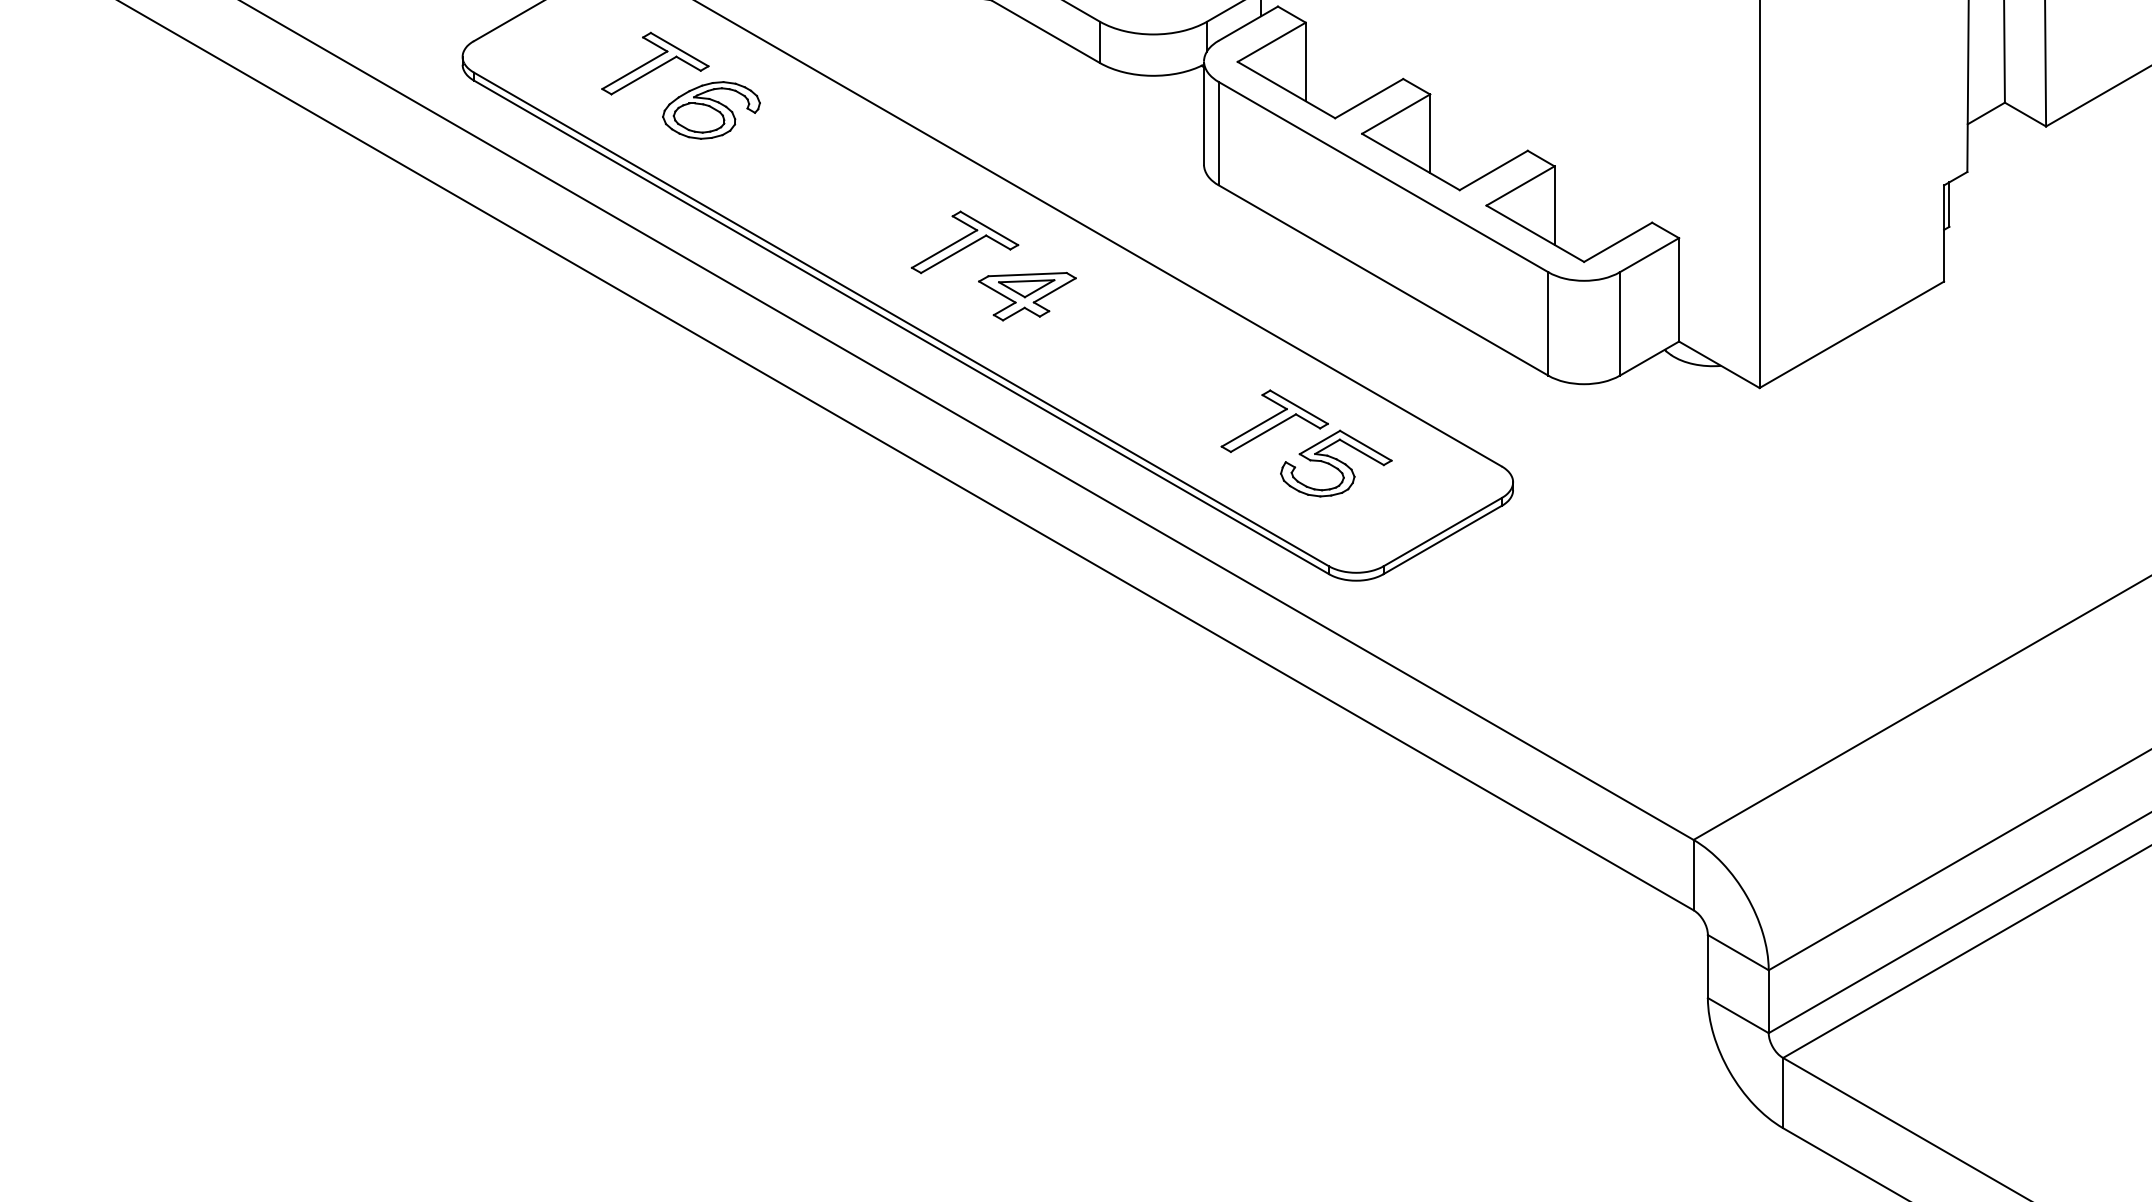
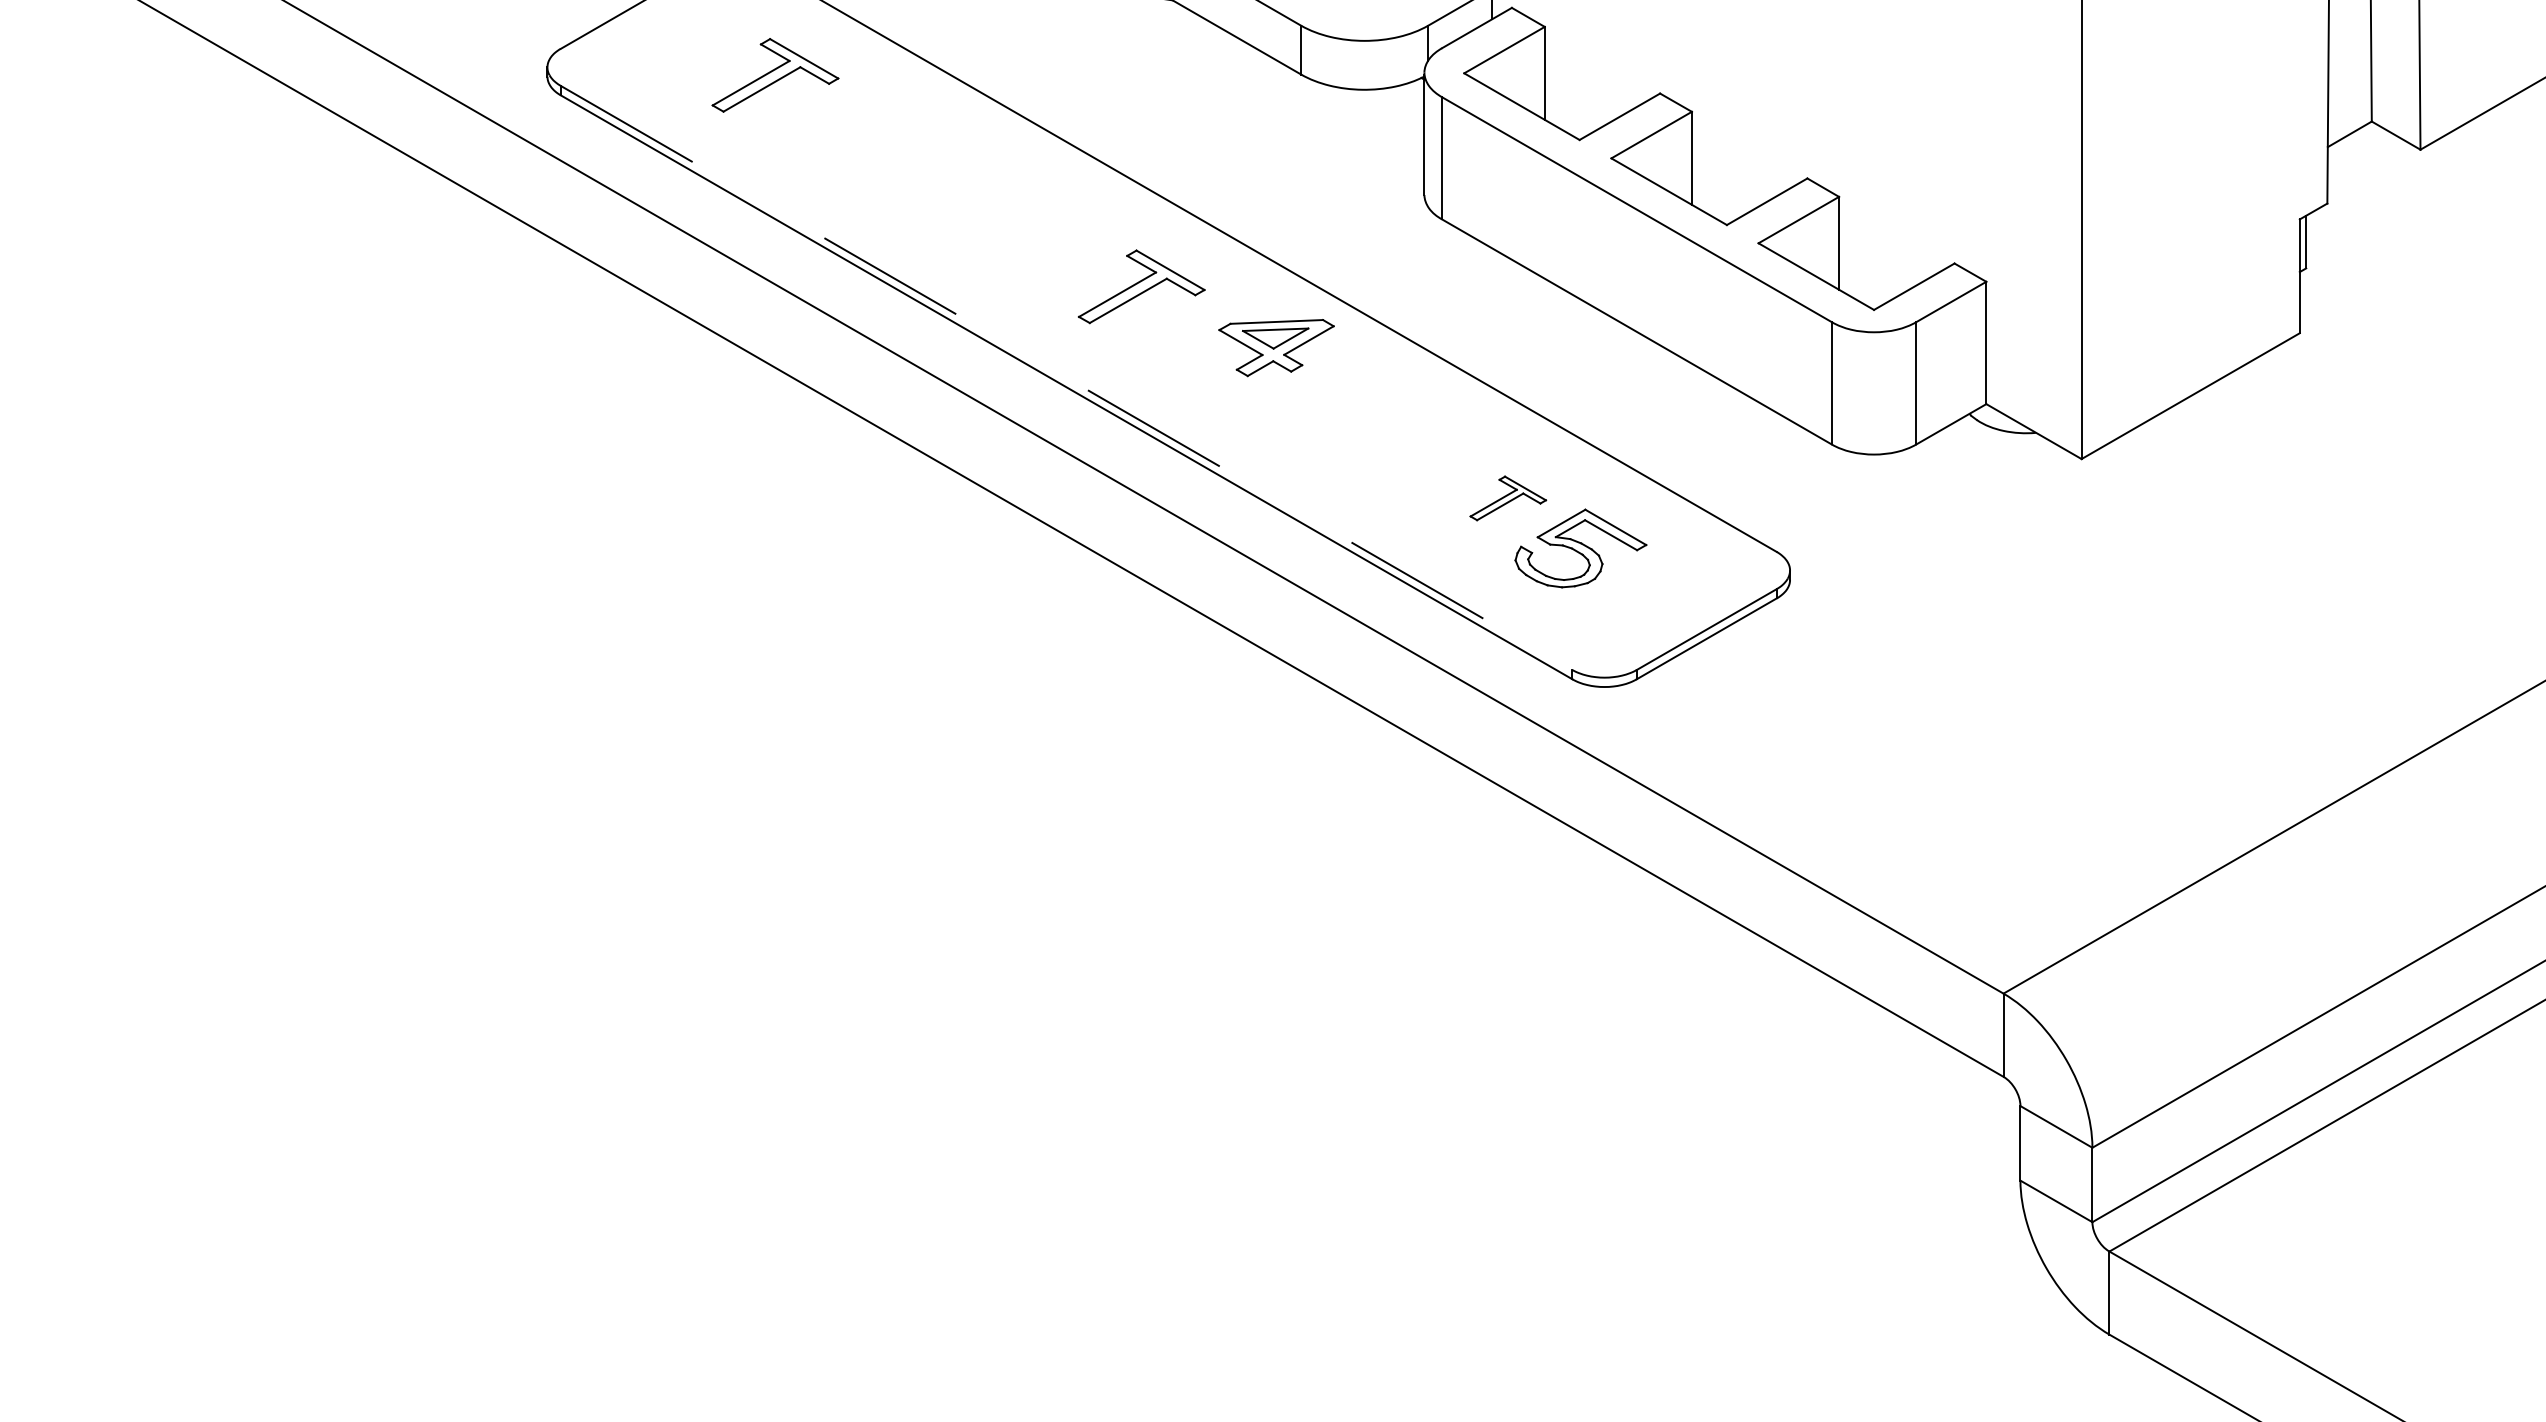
part: (711, 110) -> (841, 130), removed
part: (1027, 297) -> (1276, 348), moved
line: (901, 319) -> (1066, 377), solid -> dashed
part: (1275, 421) -> (1508, 498), size x0.6

